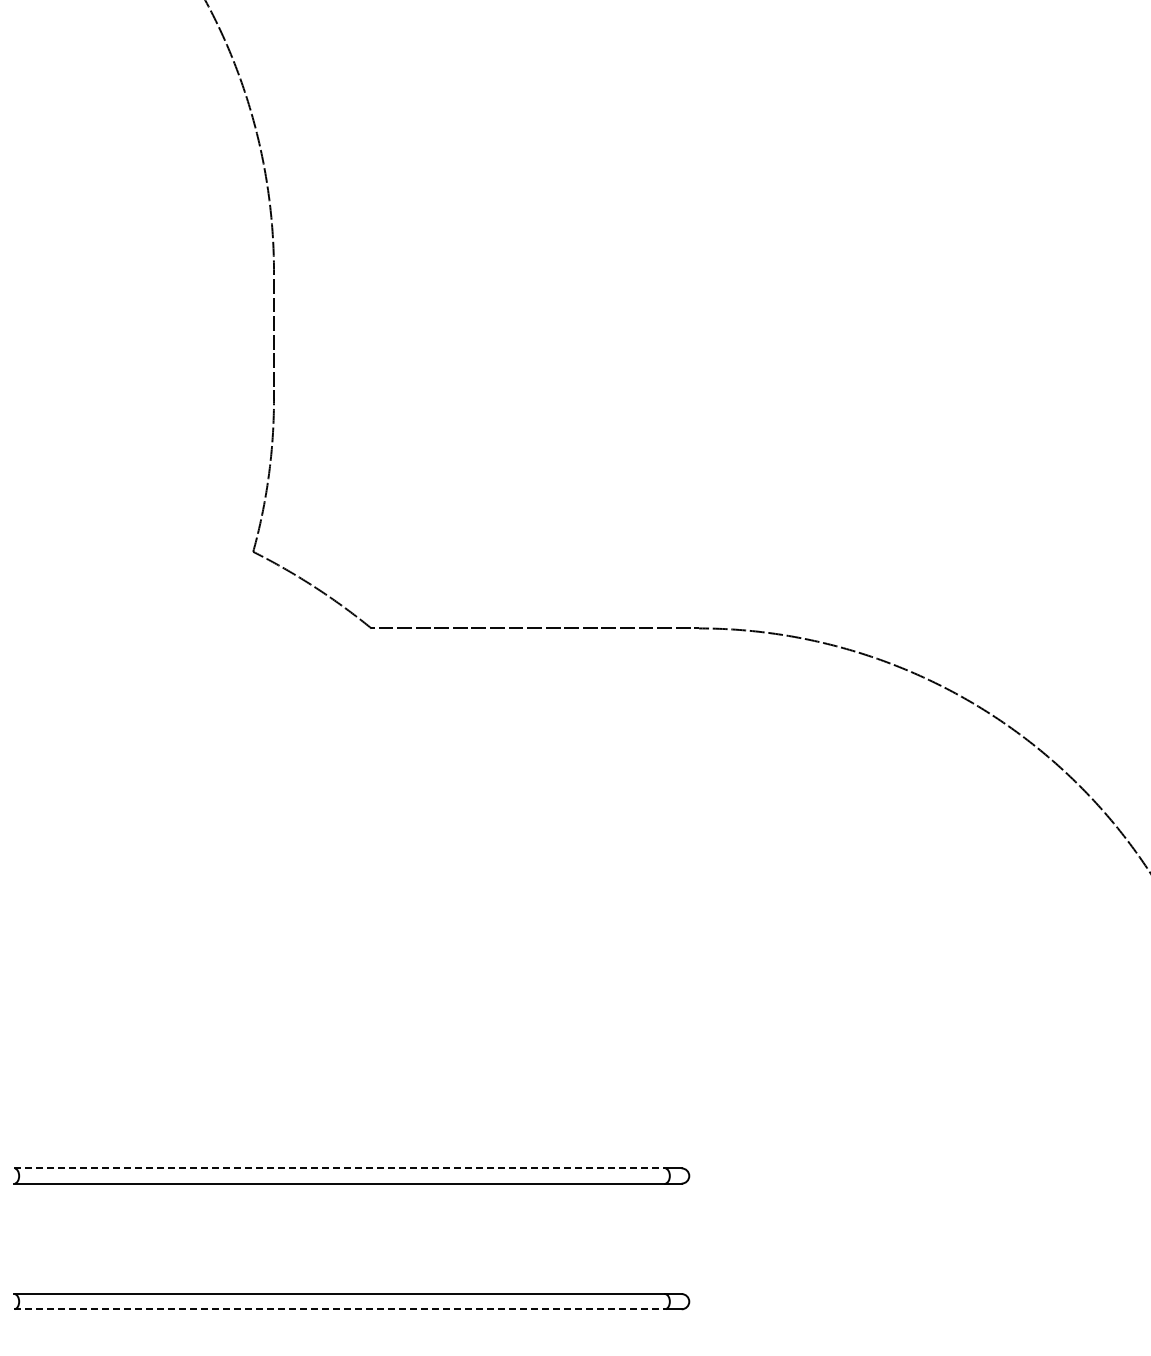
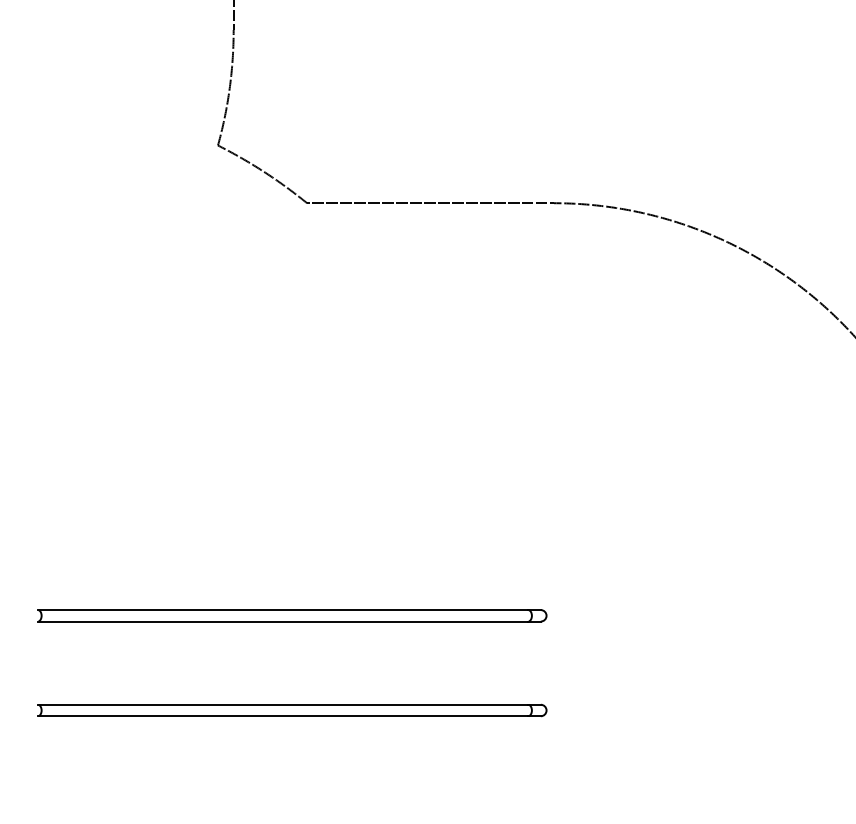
line: (340, 1168) -> (283, 610), dashed -> solid
line: (340, 1309) -> (283, 716), dashed -> solid

